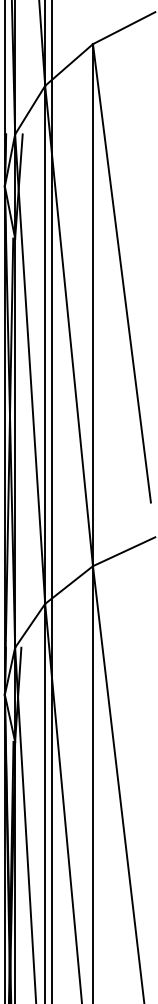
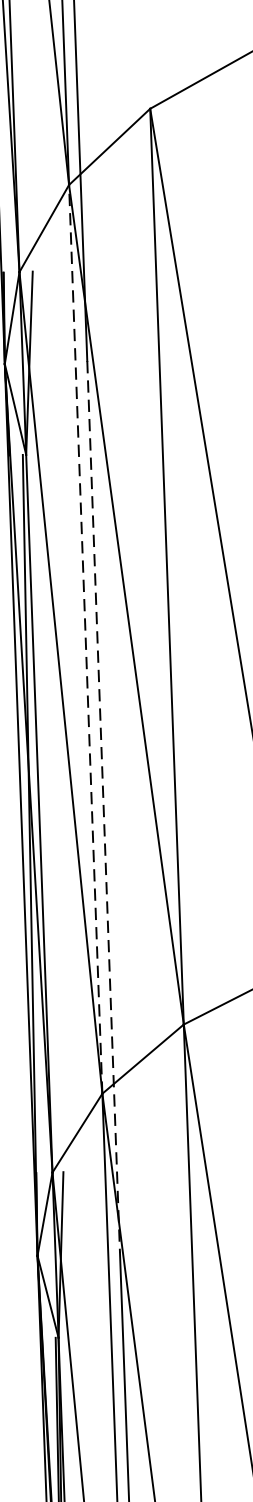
line: (45, 344) -> (86, 638), solid -> dashed
line: (51, 441) -> (103, 808), solid -> dashed

